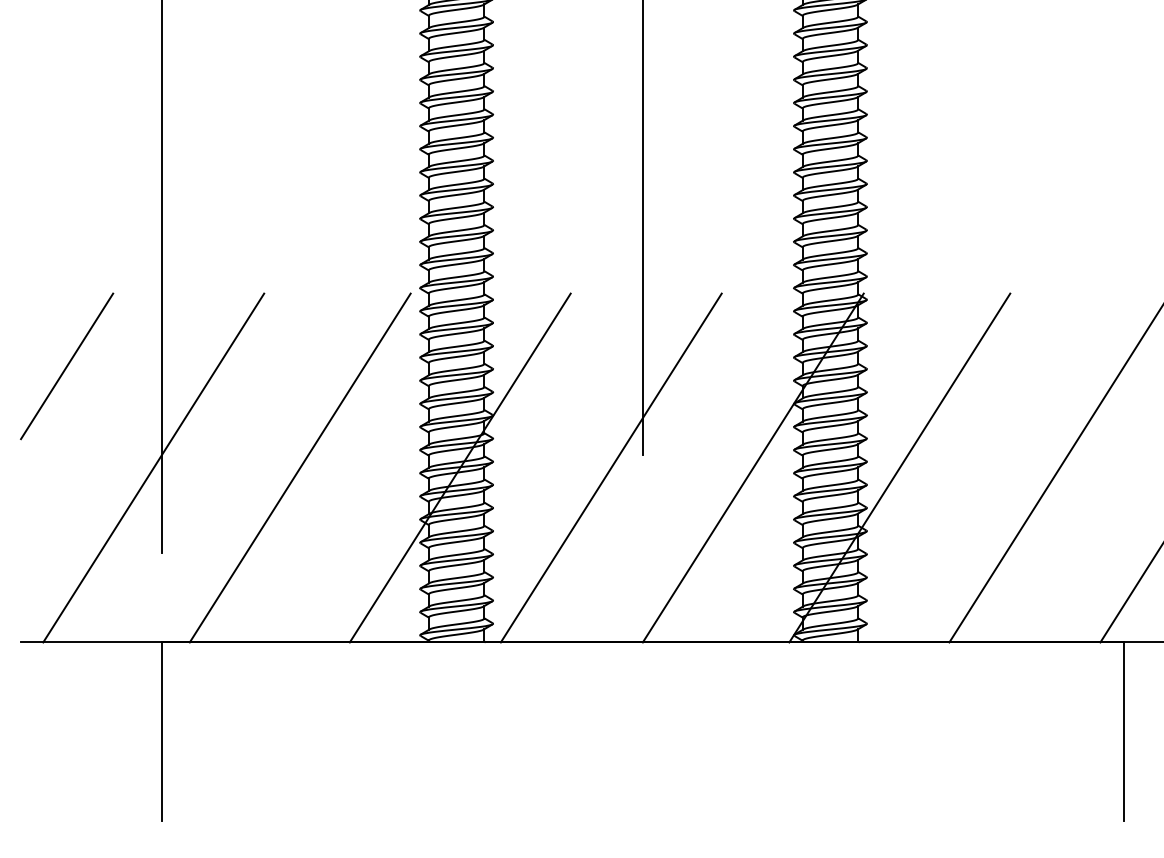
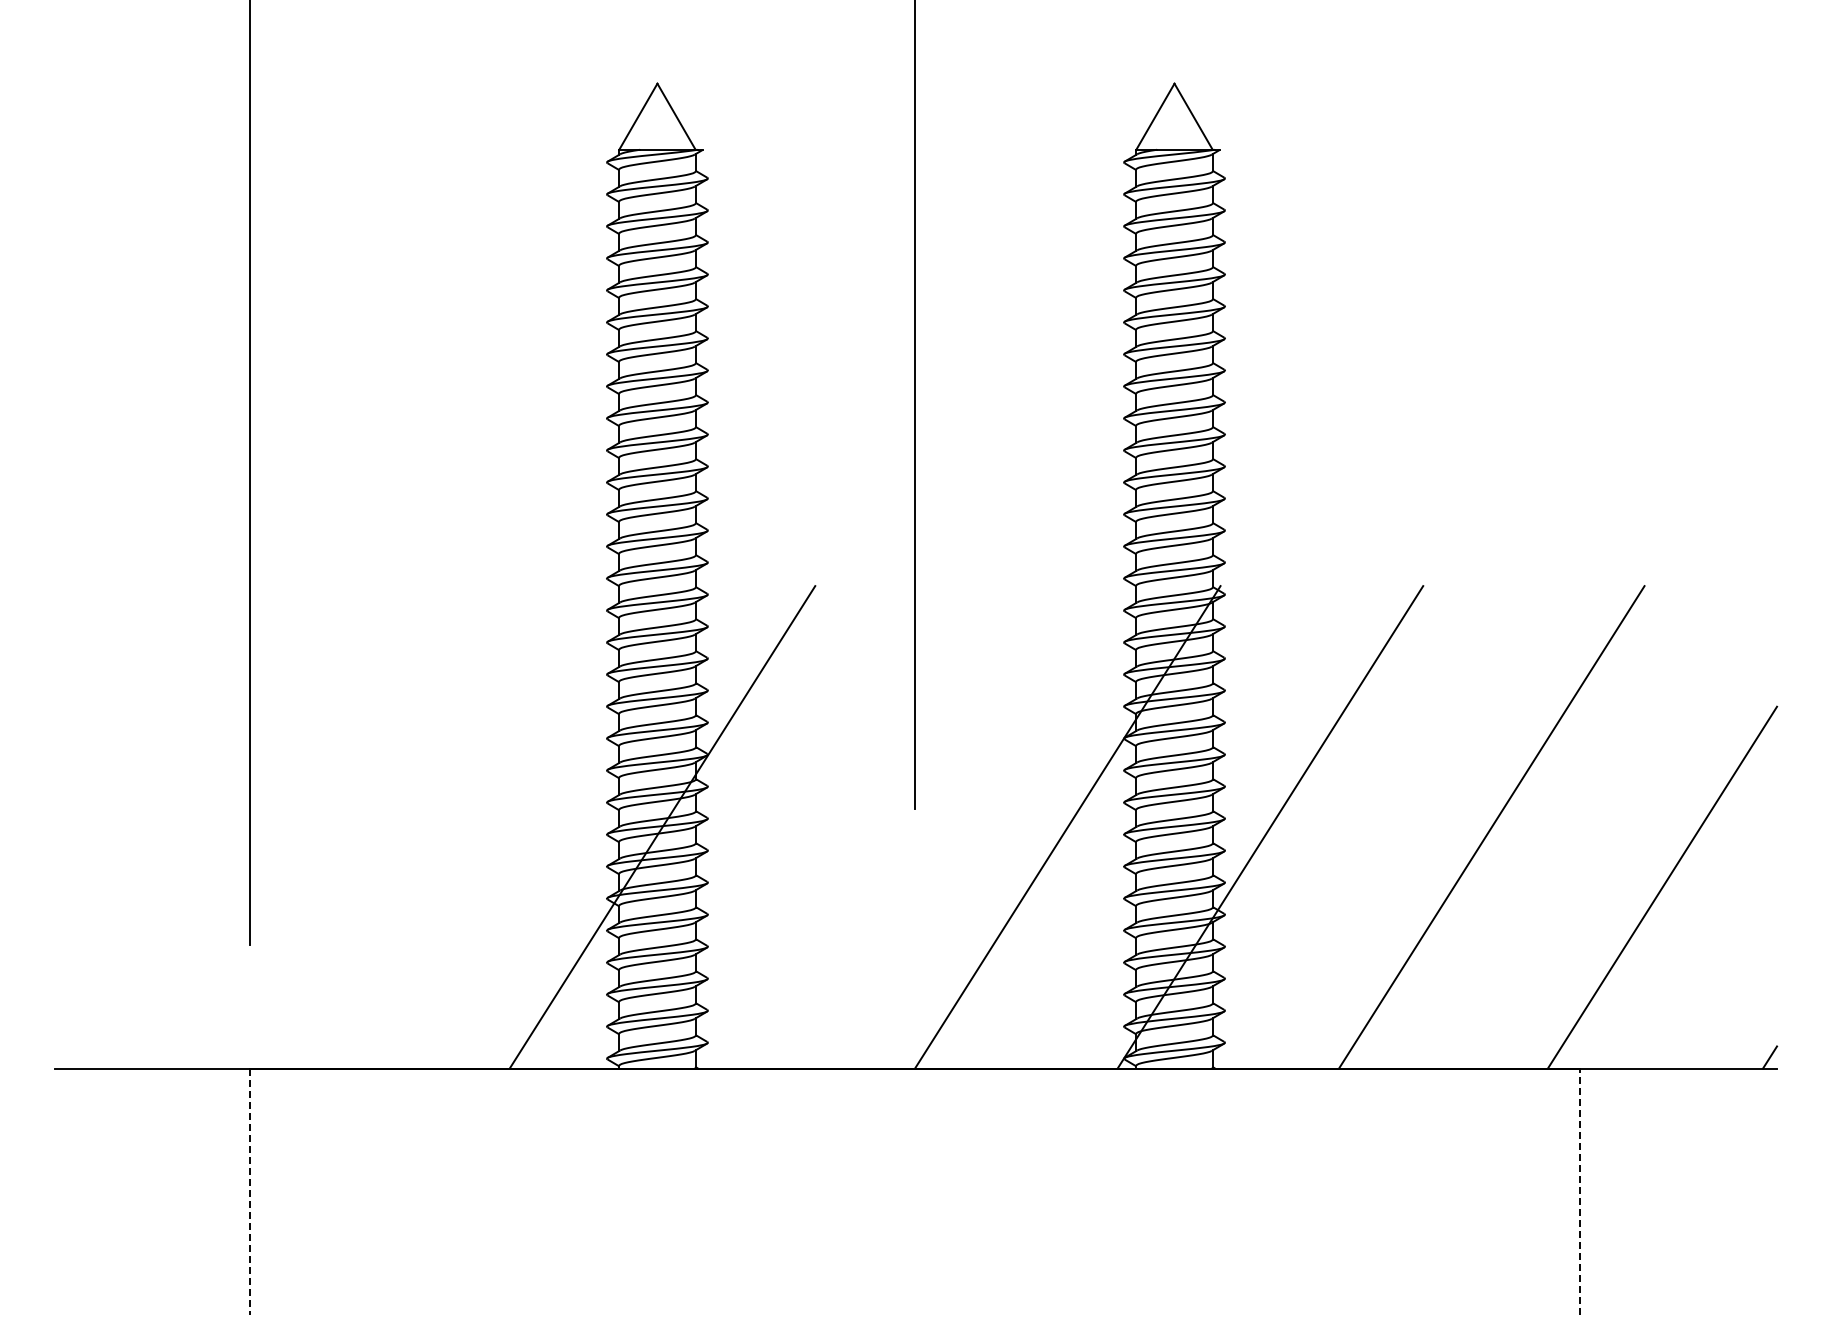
line: (66, 366) -> (118, 686), removed
line: (153, 468) -> (238, 827), removed
line: (299, 468) -> (440, 827), removed
line: (611, 468) -> (871, 827), removed
line: (1123, 731) -> (1580, 1191), solid -> dashed
line: (161, 732) -> (249, 1192), solid -> dashed

